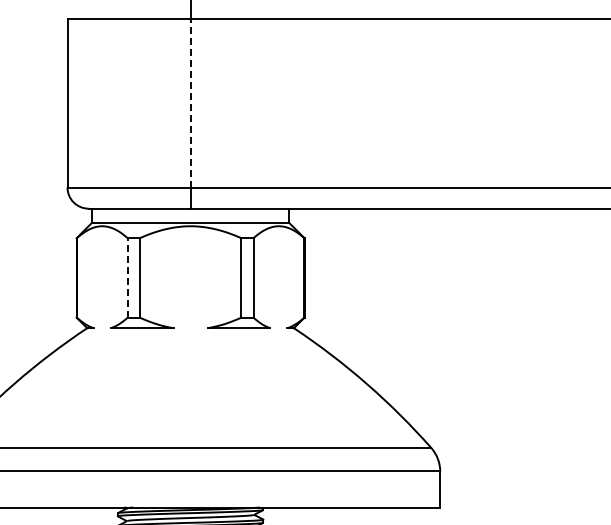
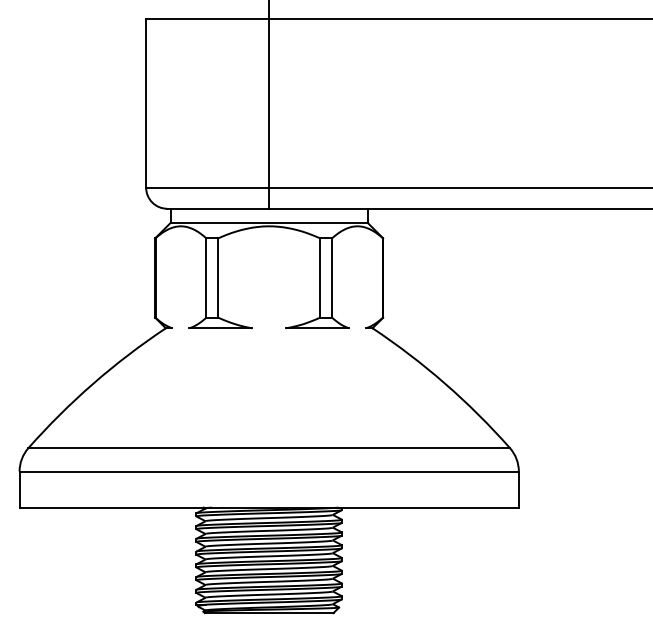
line: (190, 102) -> (269, 102), dashed -> solid
line: (127, 278) -> (206, 278), dashed -> solid

